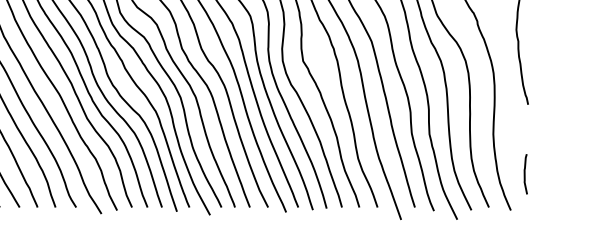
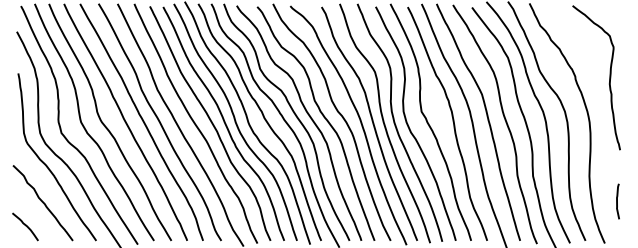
curve: (525, 174) -> (617, 201), moved

